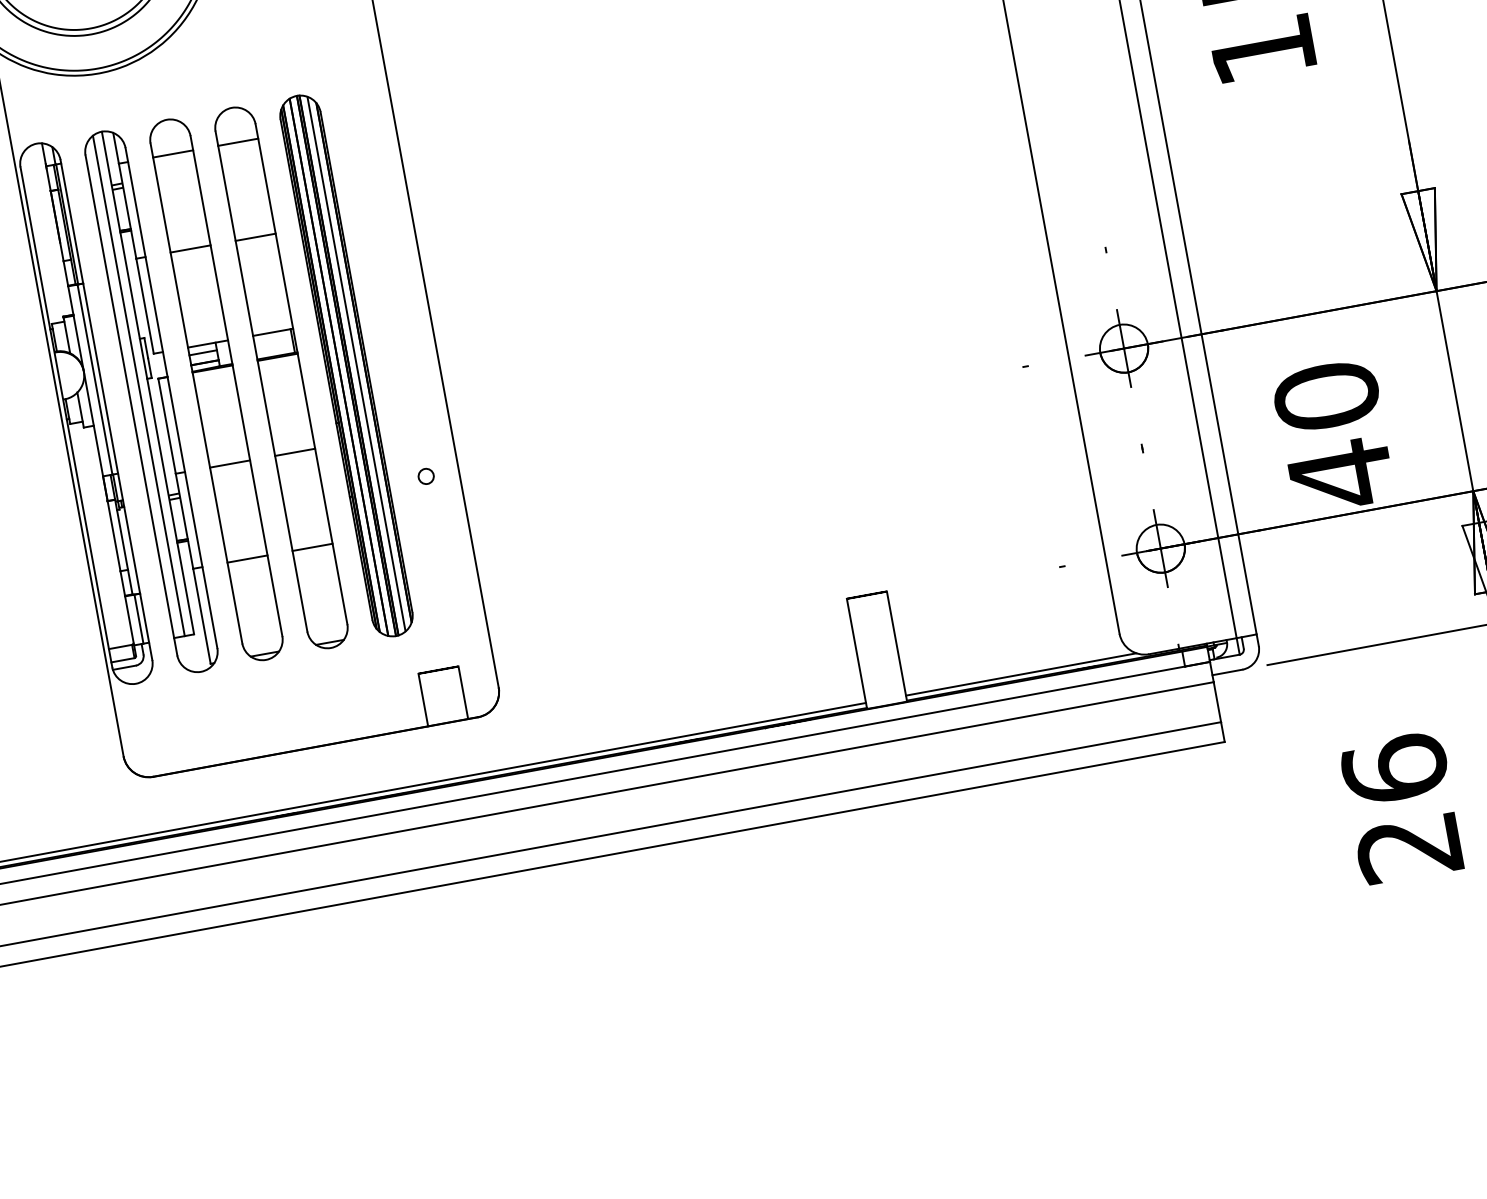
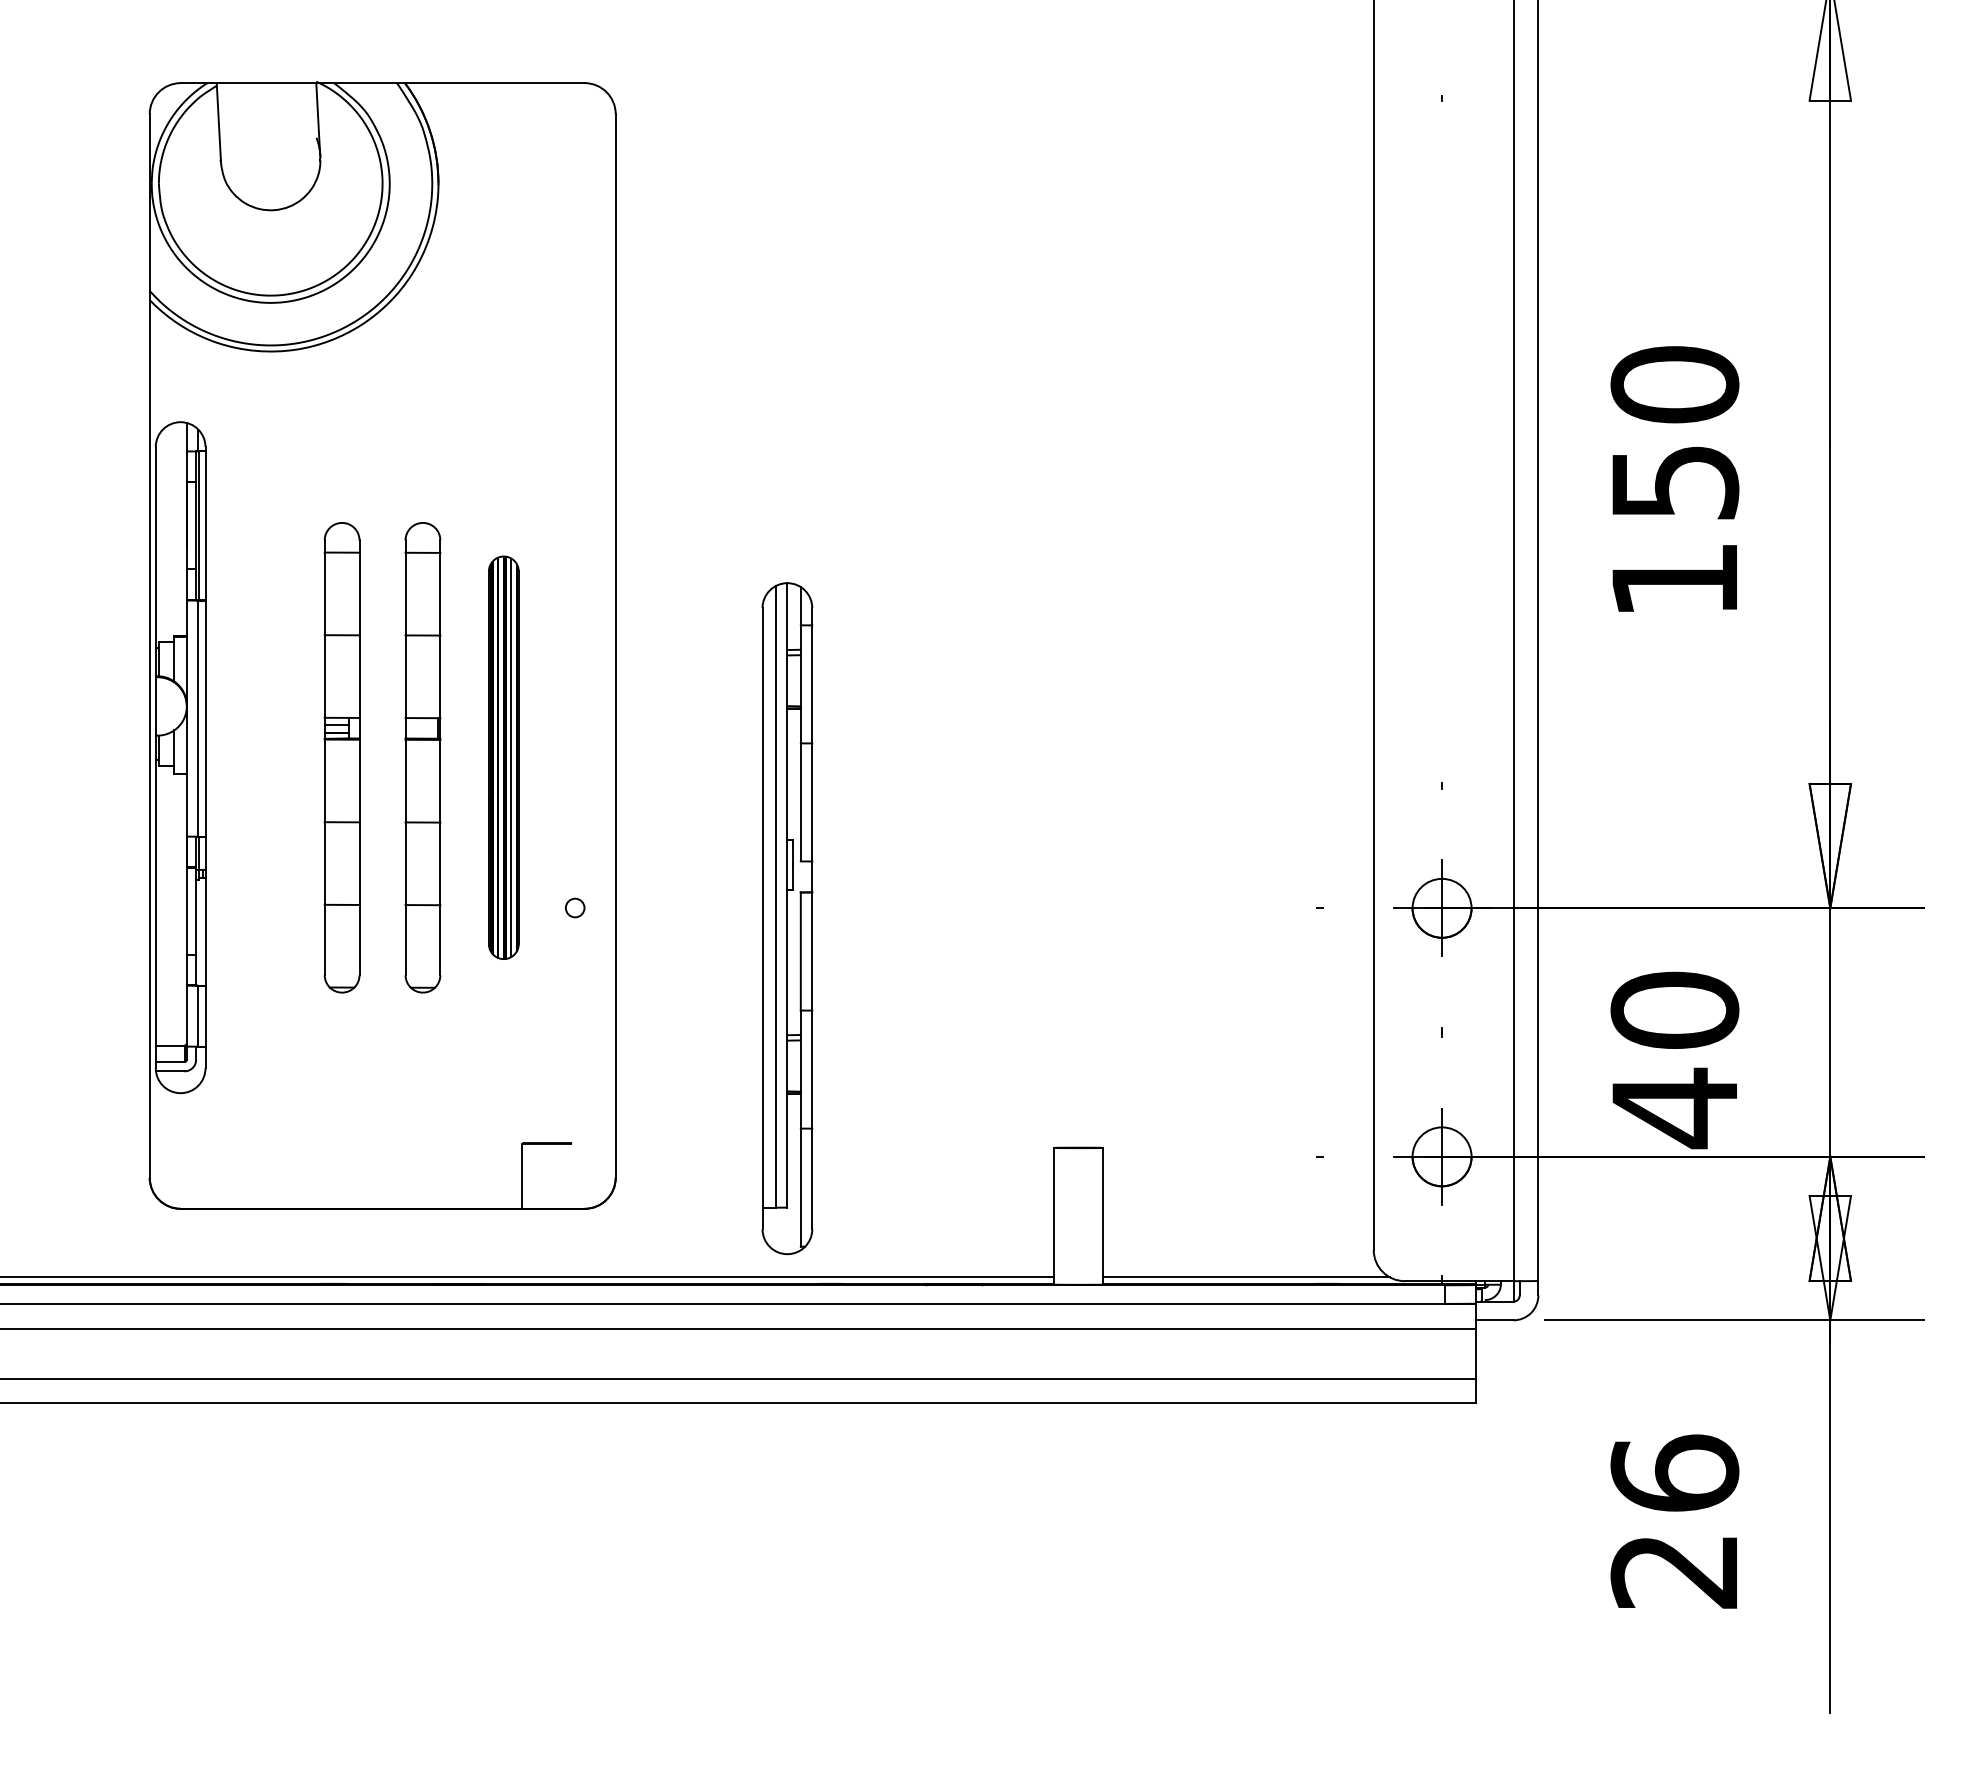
part: (346, 365) -> (503, 757), size x0.6
part: (281, 377) -> (422, 757), size x0.7
part: (215, 389) -> (341, 757), size x0.7
part: (151, 401) -> (787, 918), moved
line: (463, 692) -> (572, 1175), removed

